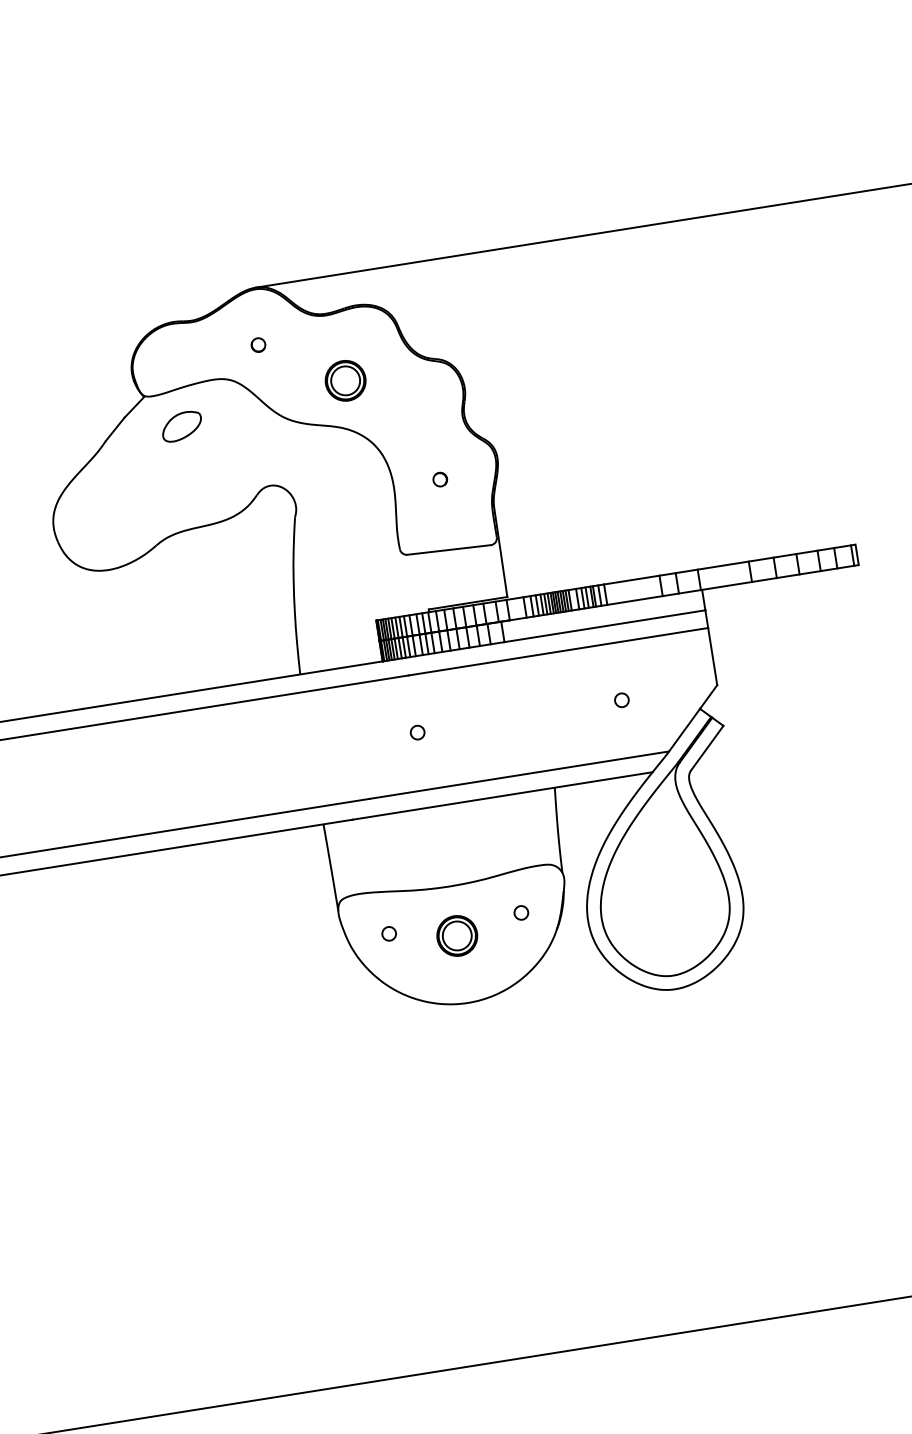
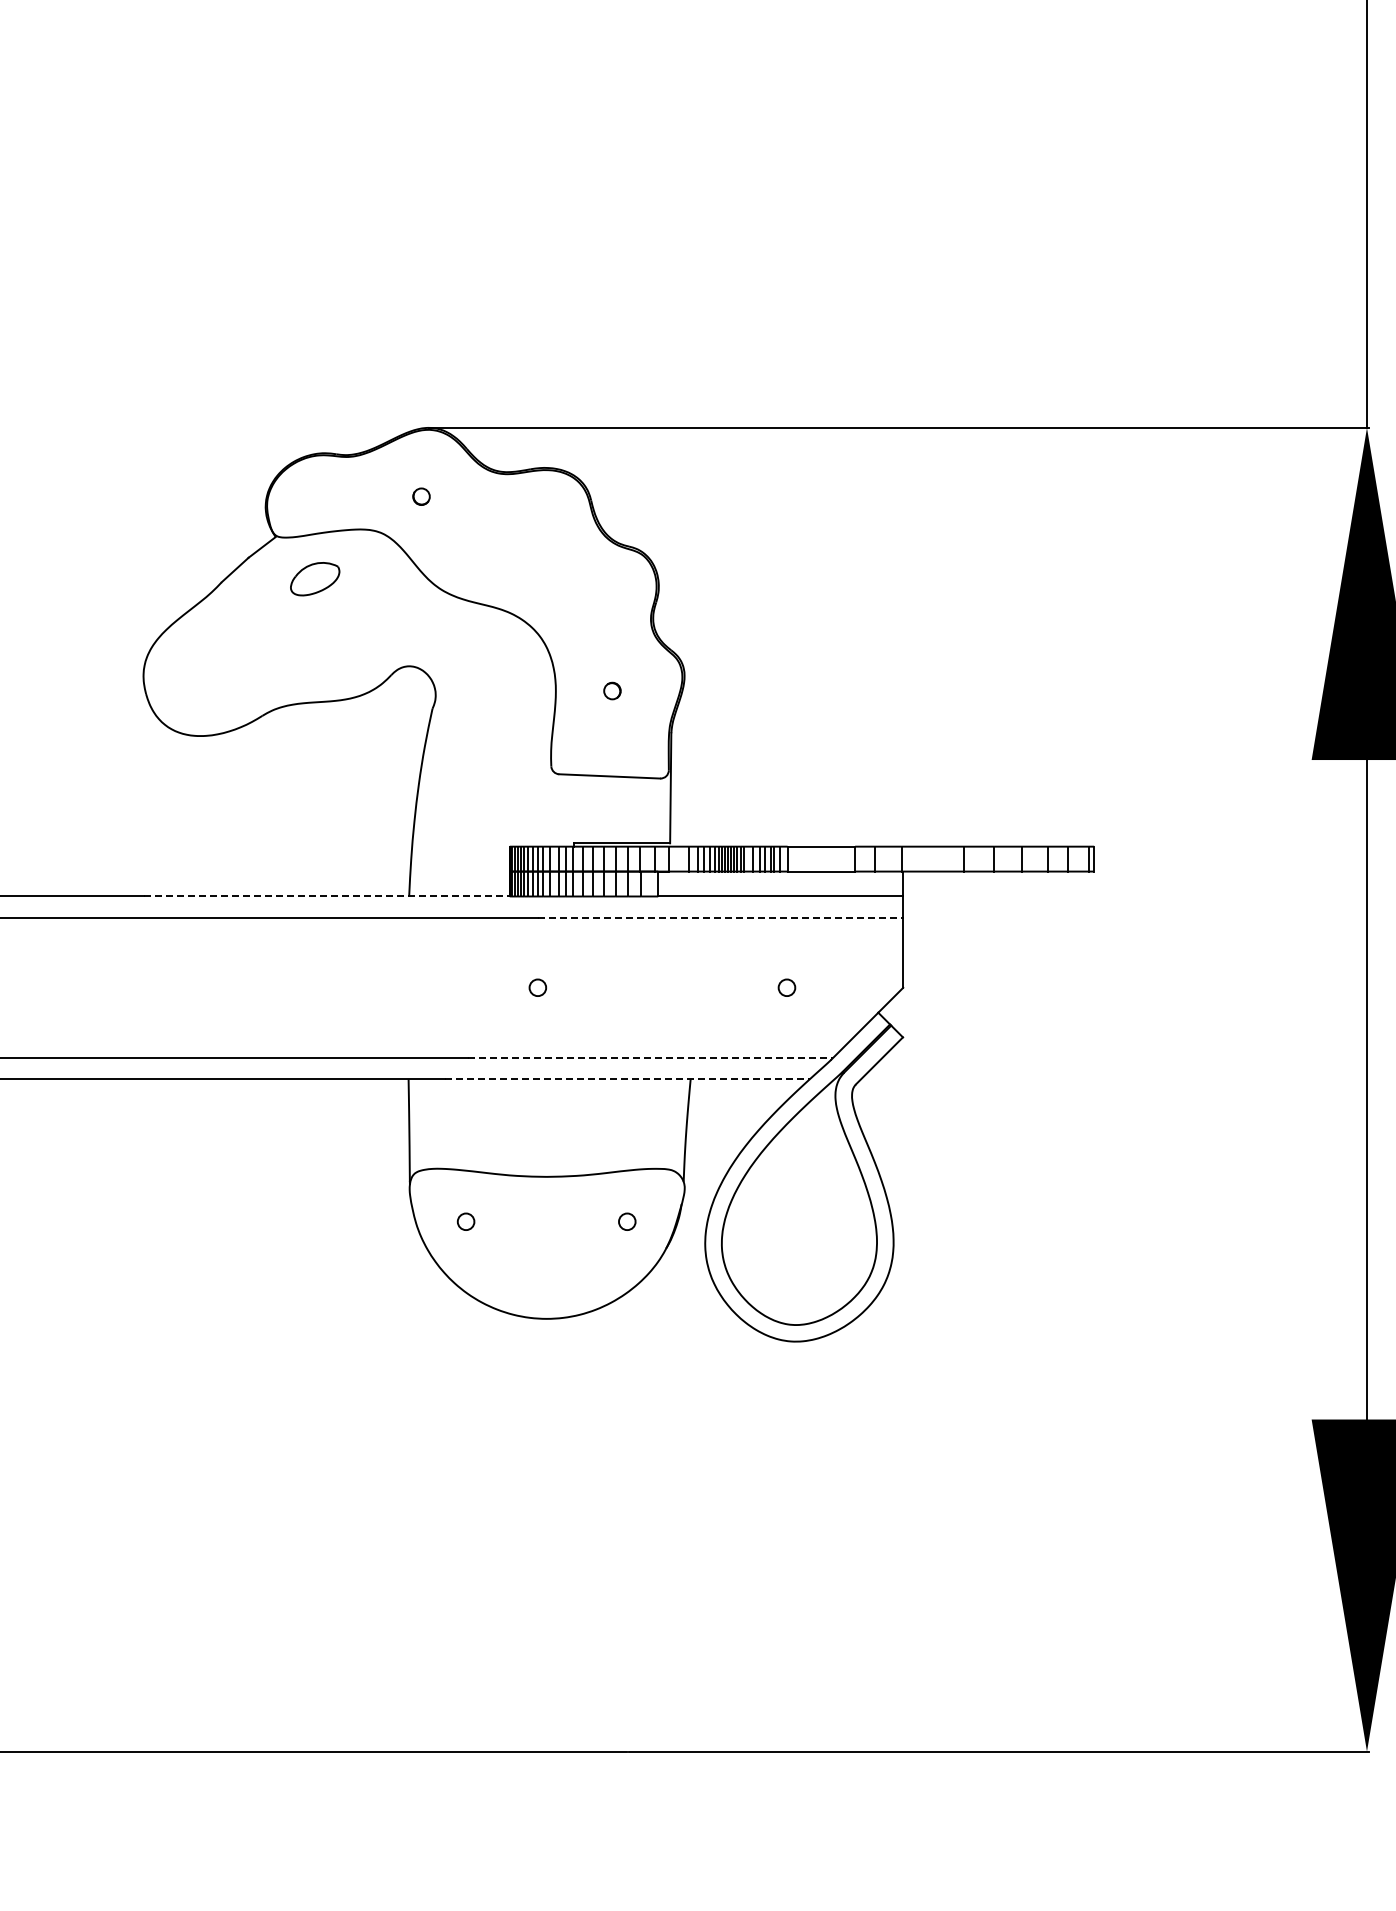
part: (345, 380) -> (518, 555), removed
line: (558, 652) -> (720, 918), solid -> dashed
line: (232, 685) -> (326, 896), solid -> dashed
line: (519, 775) -> (650, 1057), solid -> dashed
line: (503, 796) -> (627, 1079), solid -> dashed
part: (457, 936) -> (546, 1237), removed

